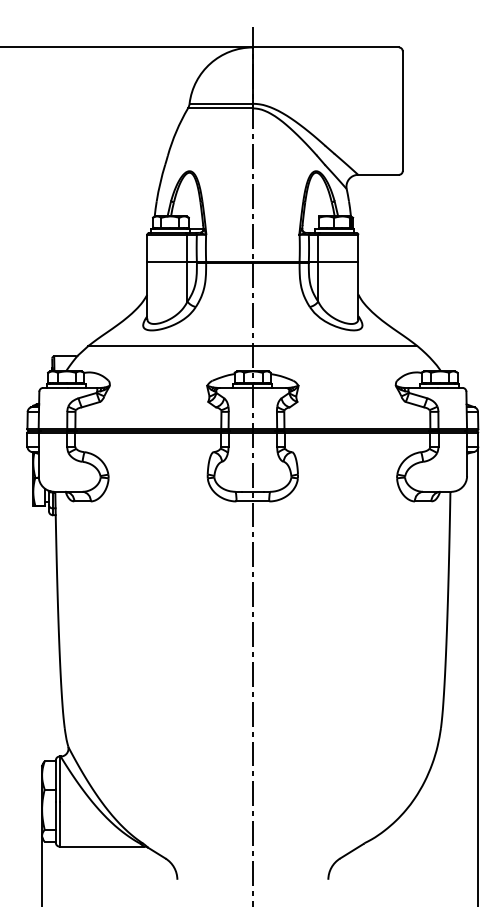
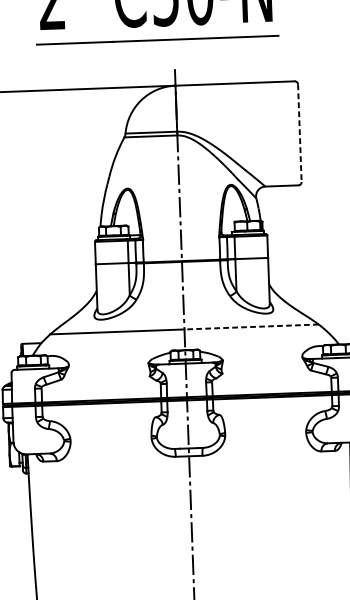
line: (402, 111) -> (299, 133), solid -> dashed
line: (334, 346) -> (251, 327), solid -> dashed

